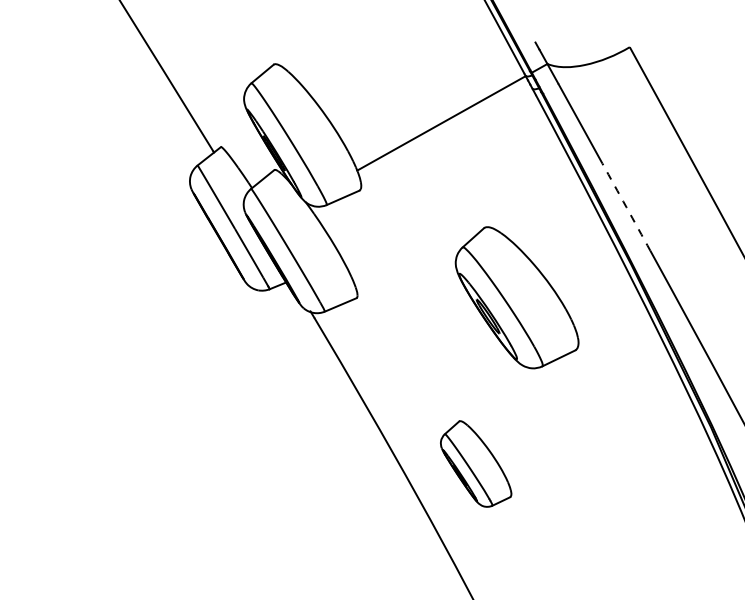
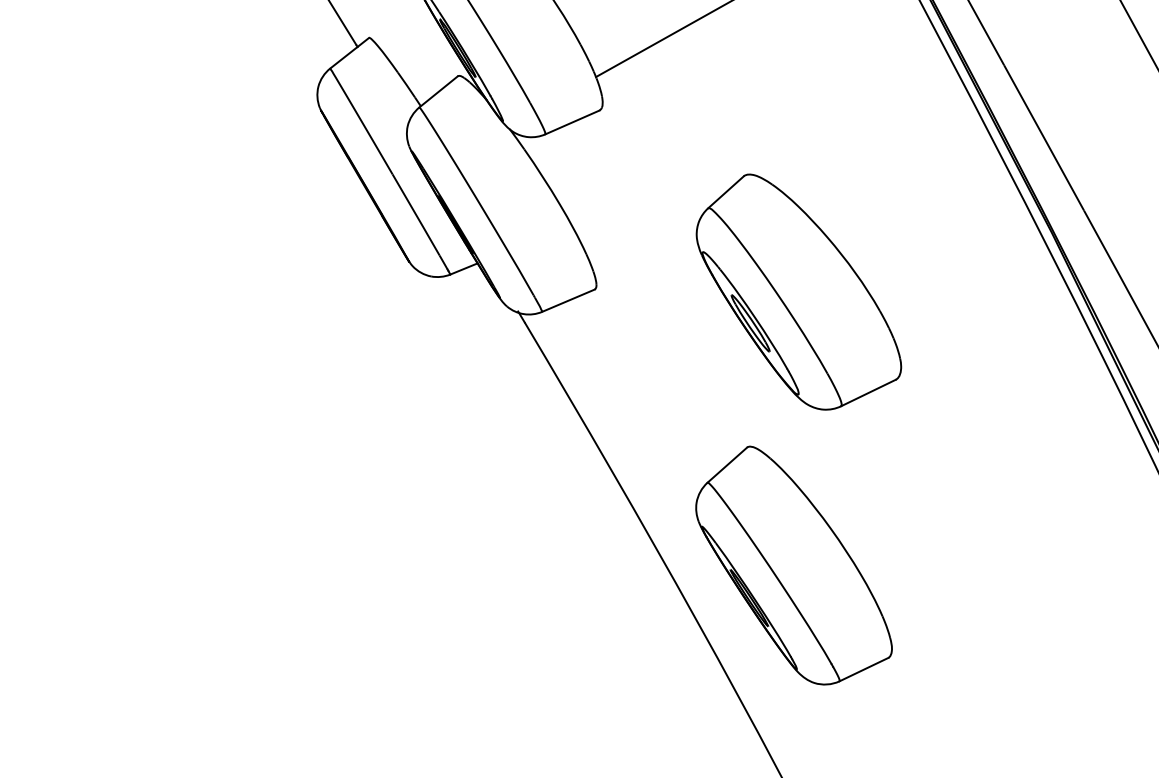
arc: (626, 207) -> (1044, 138), dashed -> solid
part: (516, 297) -> (797, 291), moved
part: (475, 463) -> (792, 564), size x1.67

